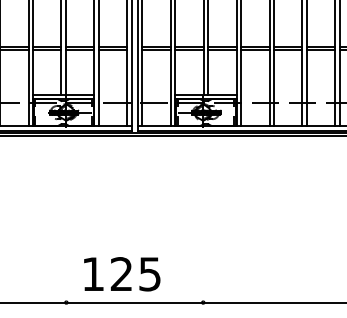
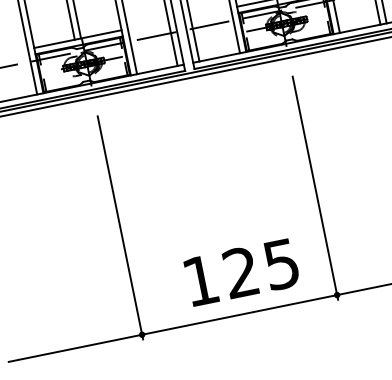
line: (66, 227) -> (120, 227), added
line: (203, 227) -> (315, 188), added
text: (122, 274) -> (242, 272), moved

